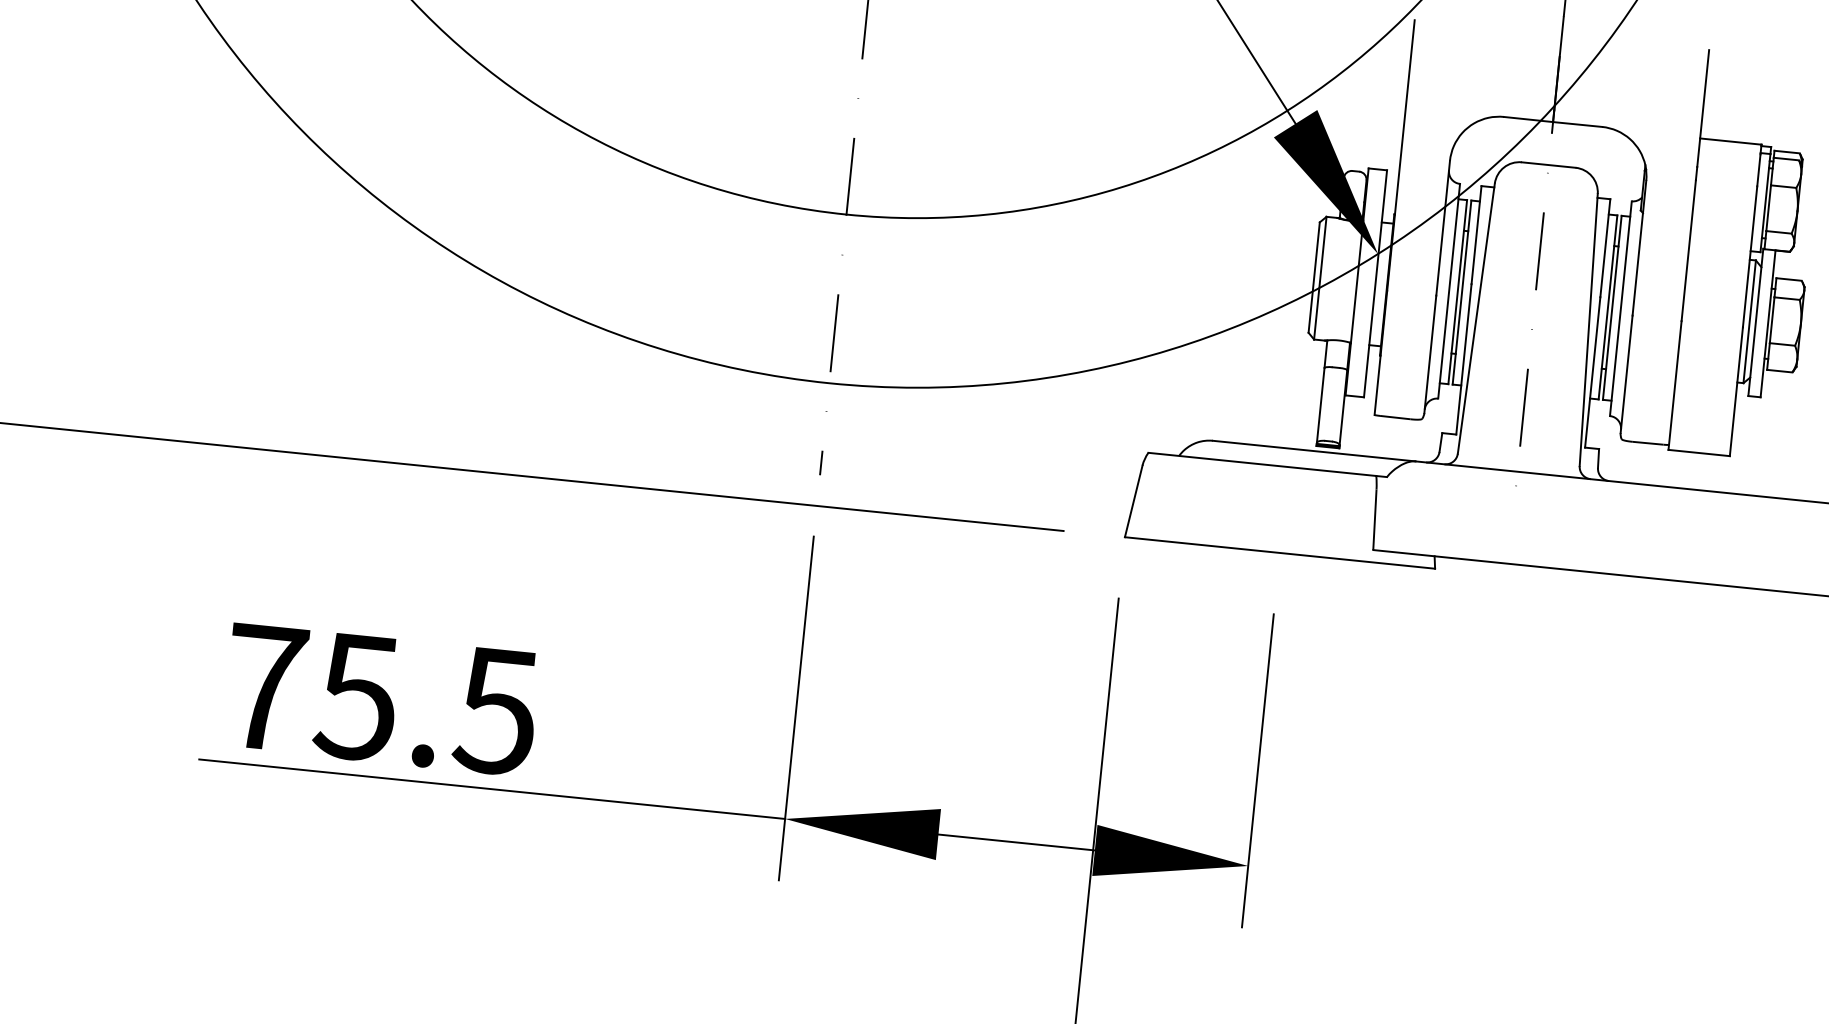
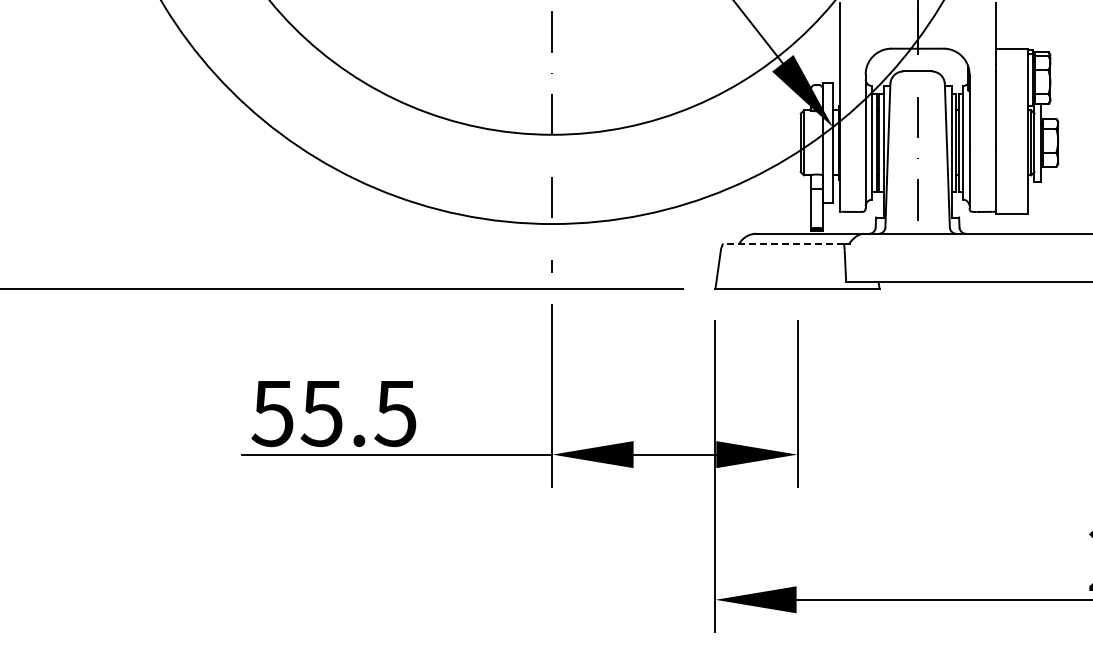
line: (1262, 464) -> (783, 243), solid -> dashed
text: (263, 689) -> (272, 414), 75.5 -> 55.5

